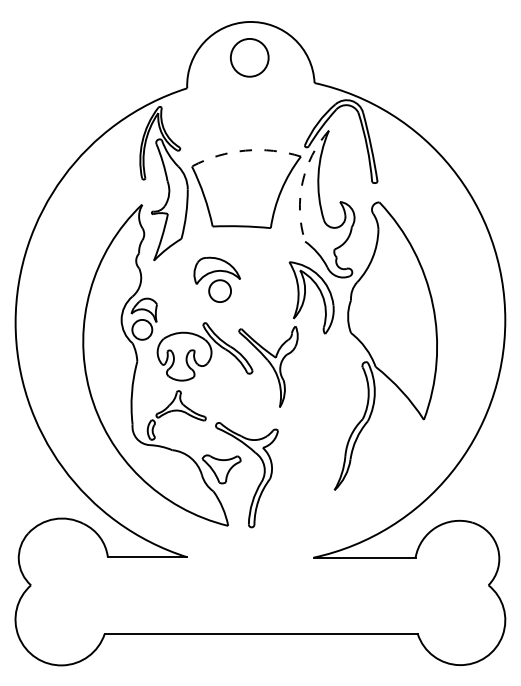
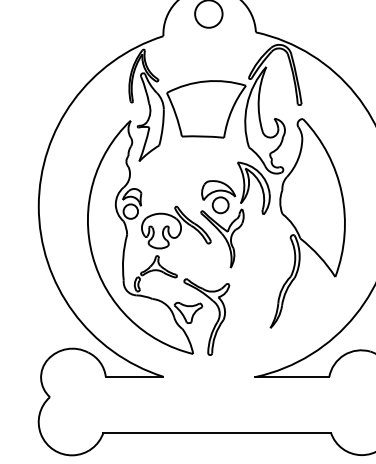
arc: (245, 150) -> (205, 81), dashed -> solid
arc: (302, 183) -> (247, 105), dashed -> solid
part: (216, 279) -> (218, 196), moved

